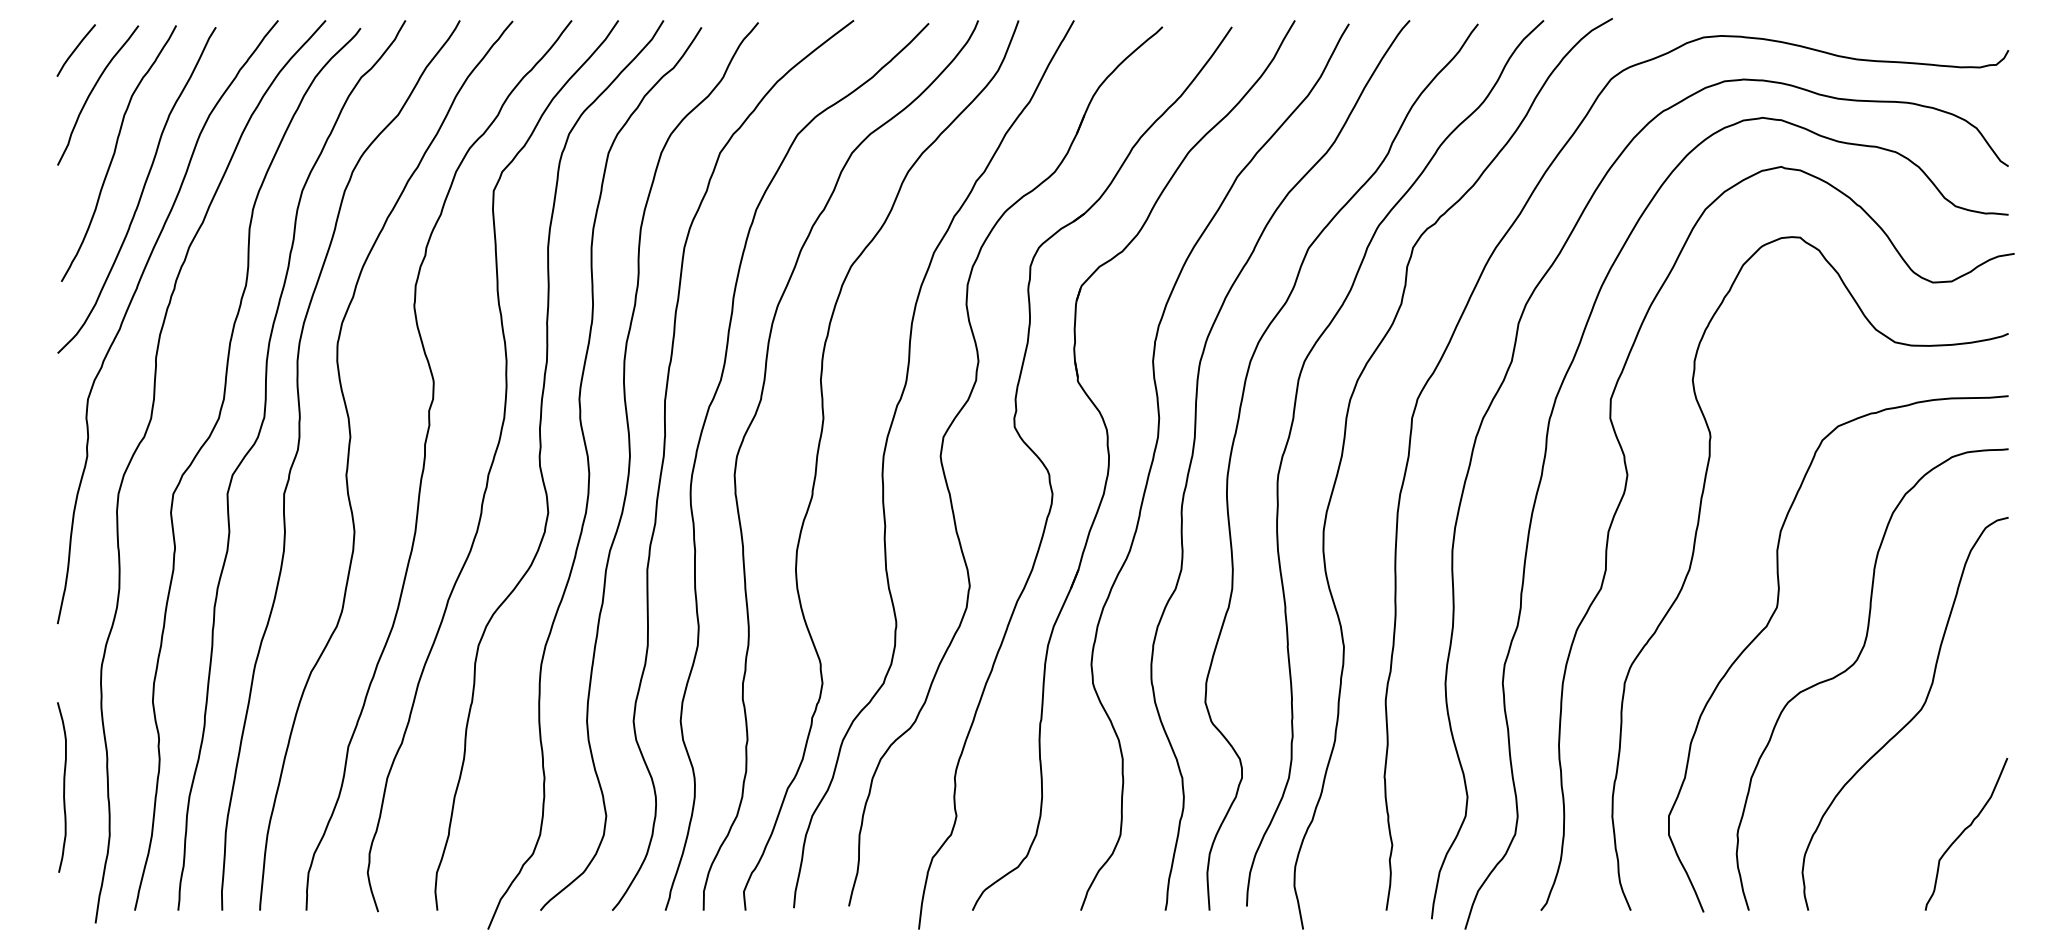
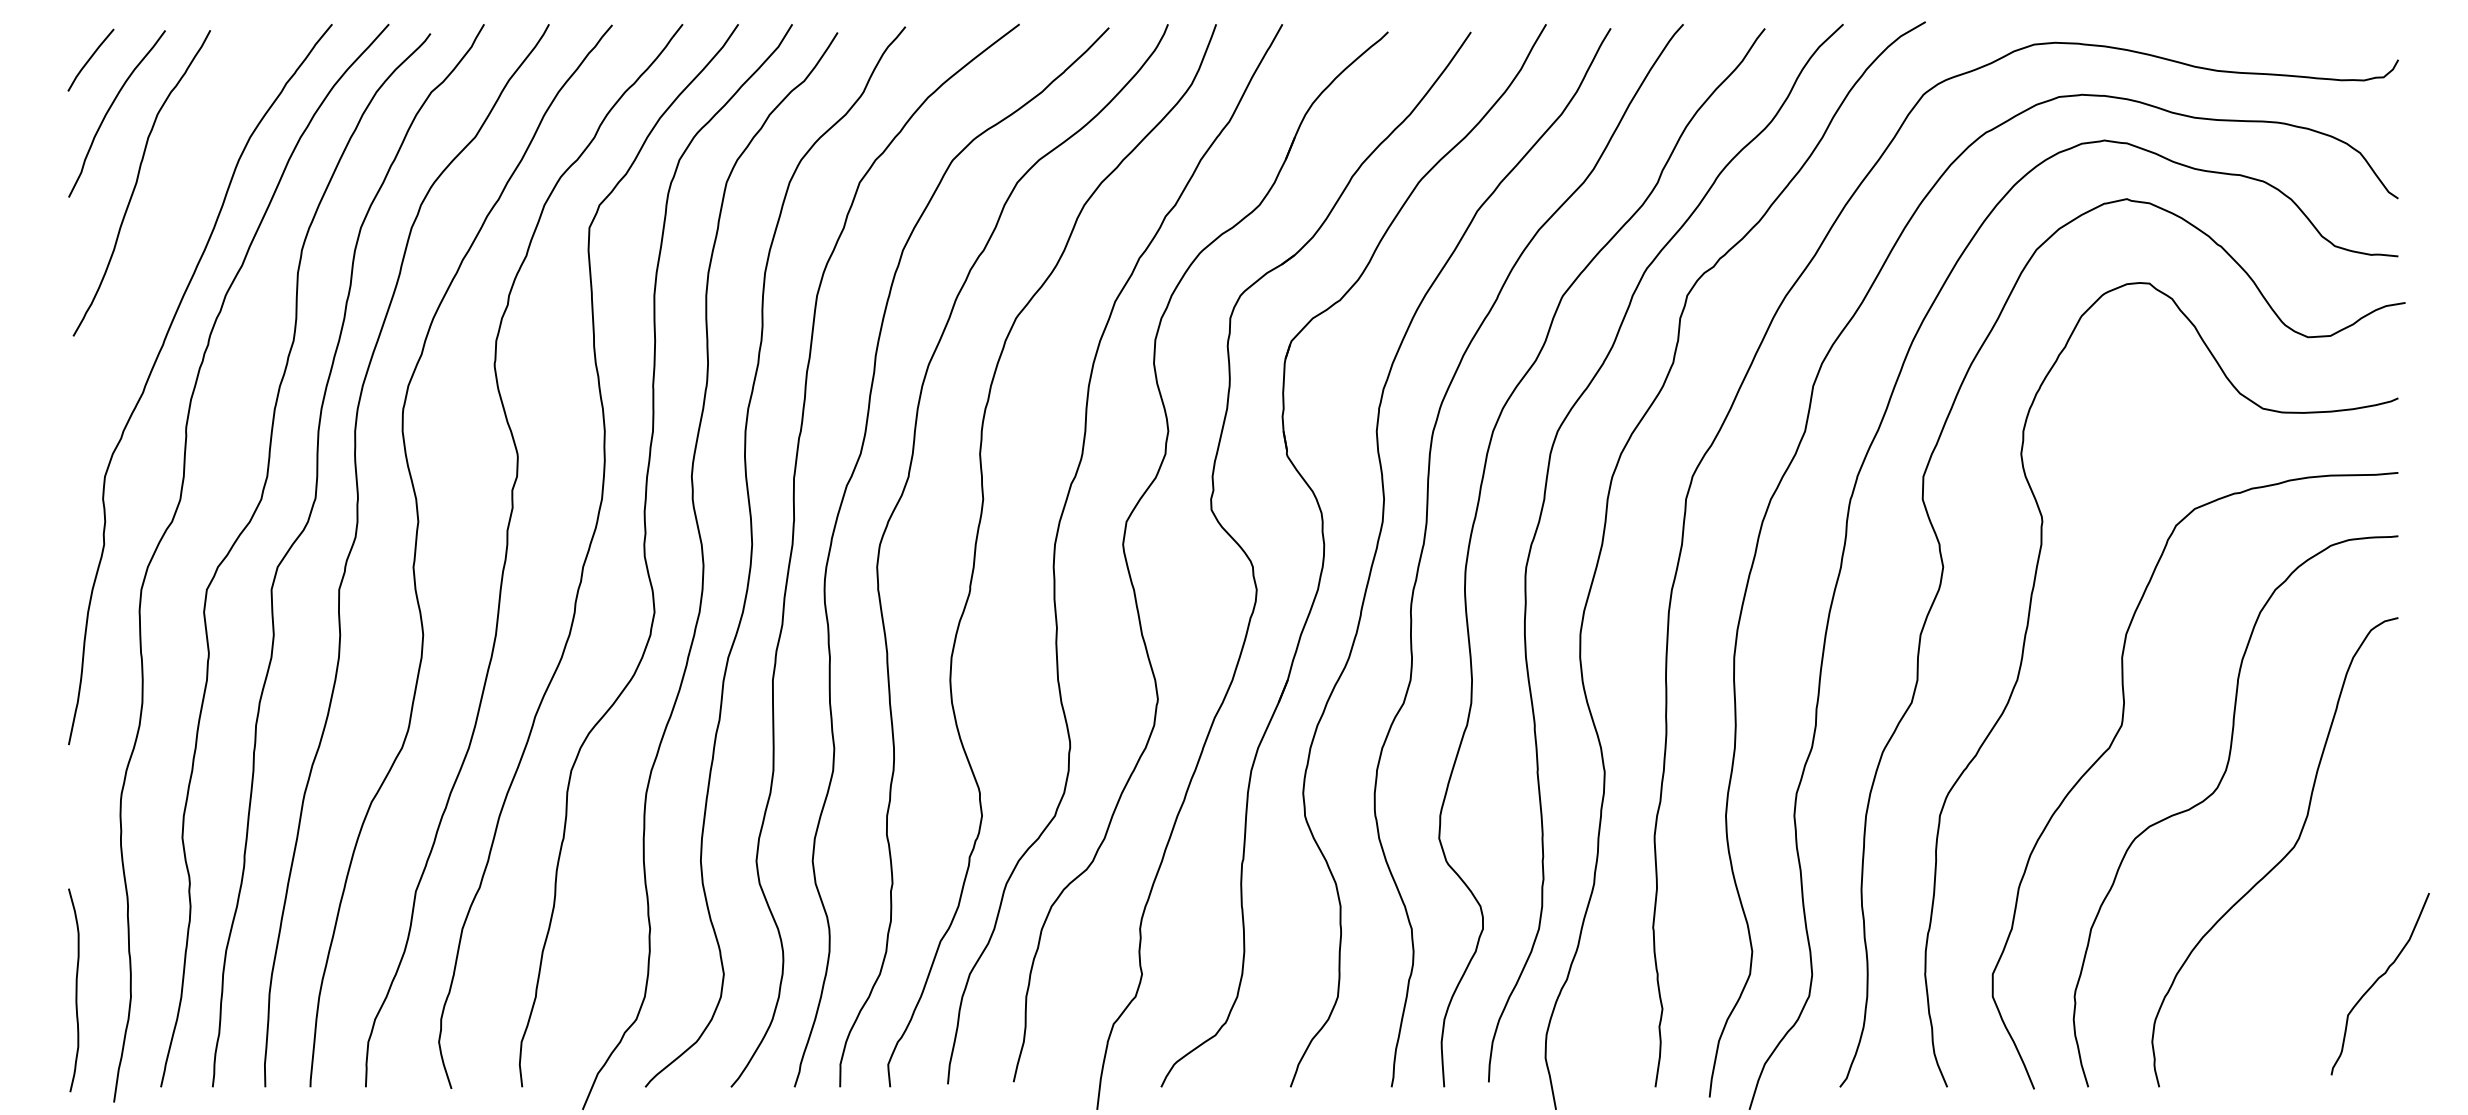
curve: (141, 191) -> (168, 228), removed
curve: (63, 787) -> (75, 990), moved
curve: (1964, 831) -> (2377, 980), moved

